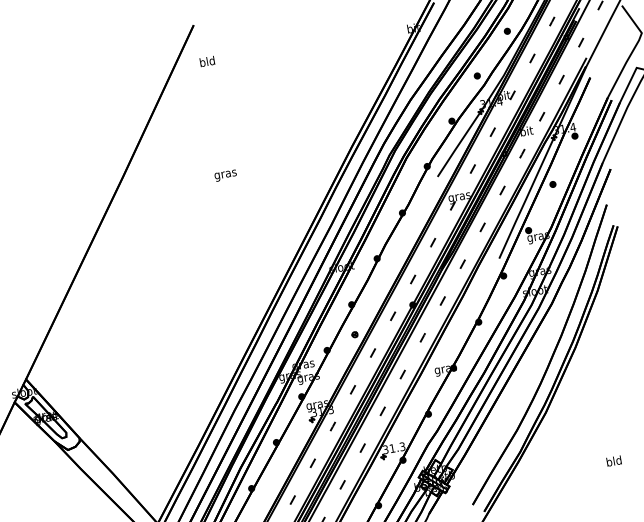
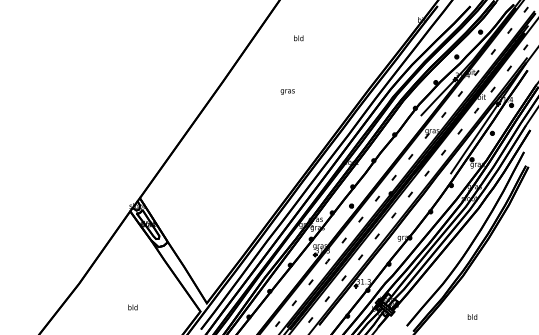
text: (207, 61) -> (298, 38), moved
text: (613, 460) -> (472, 316), moved

